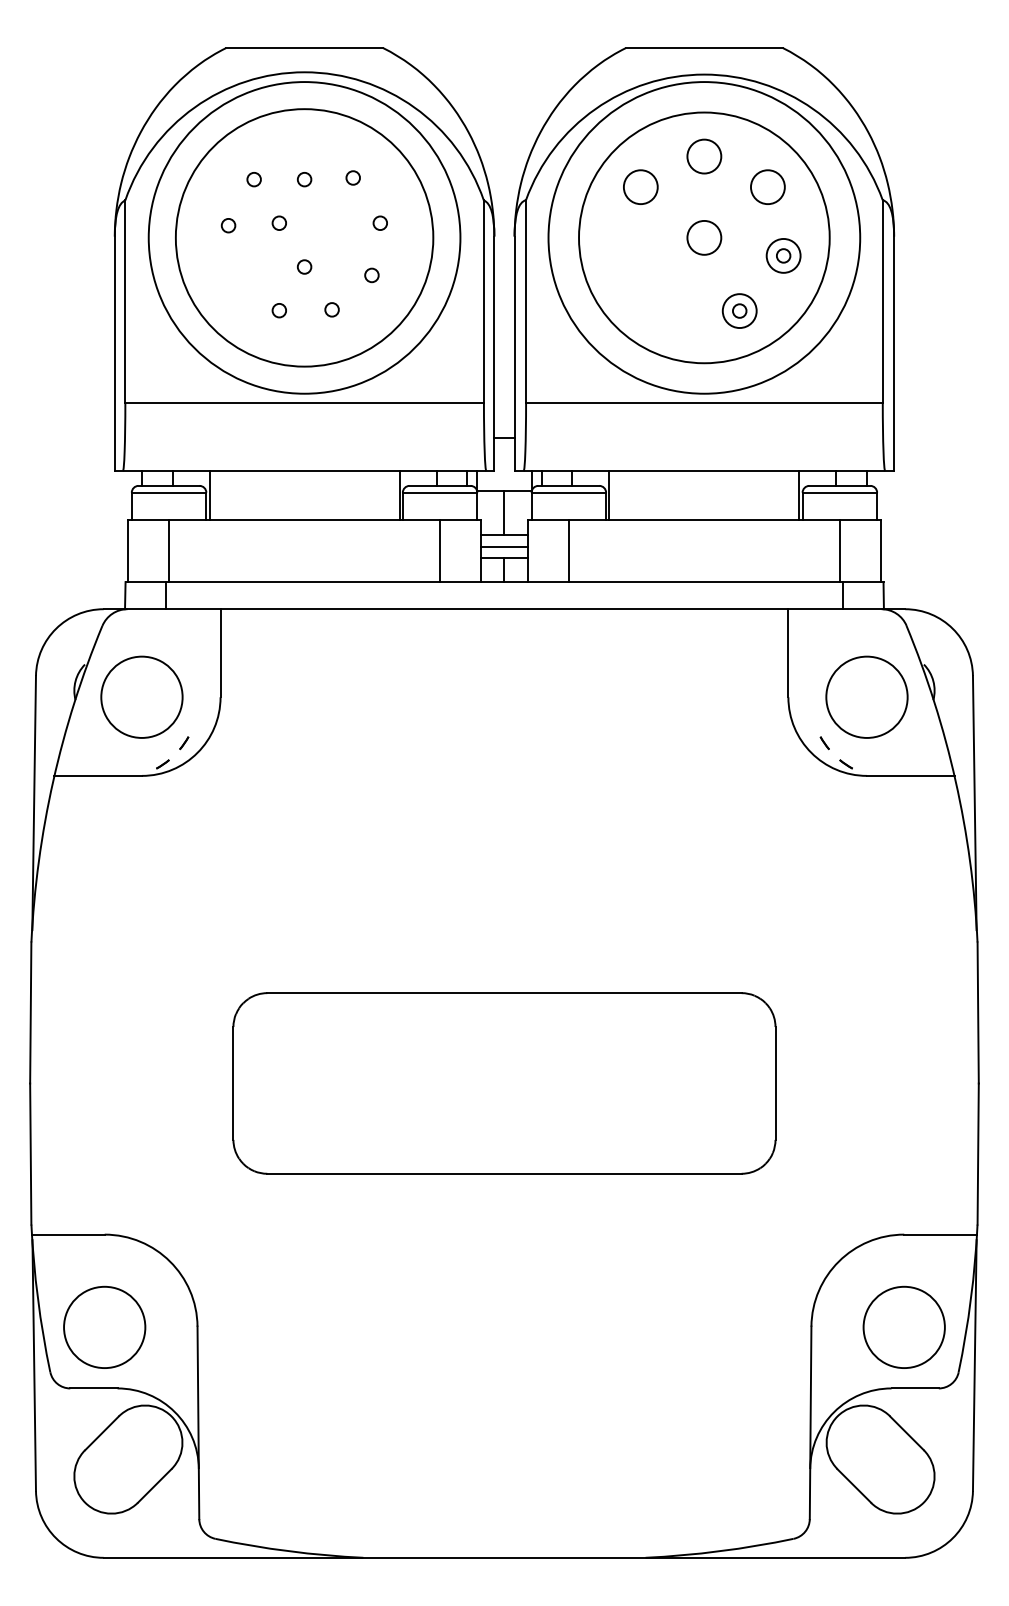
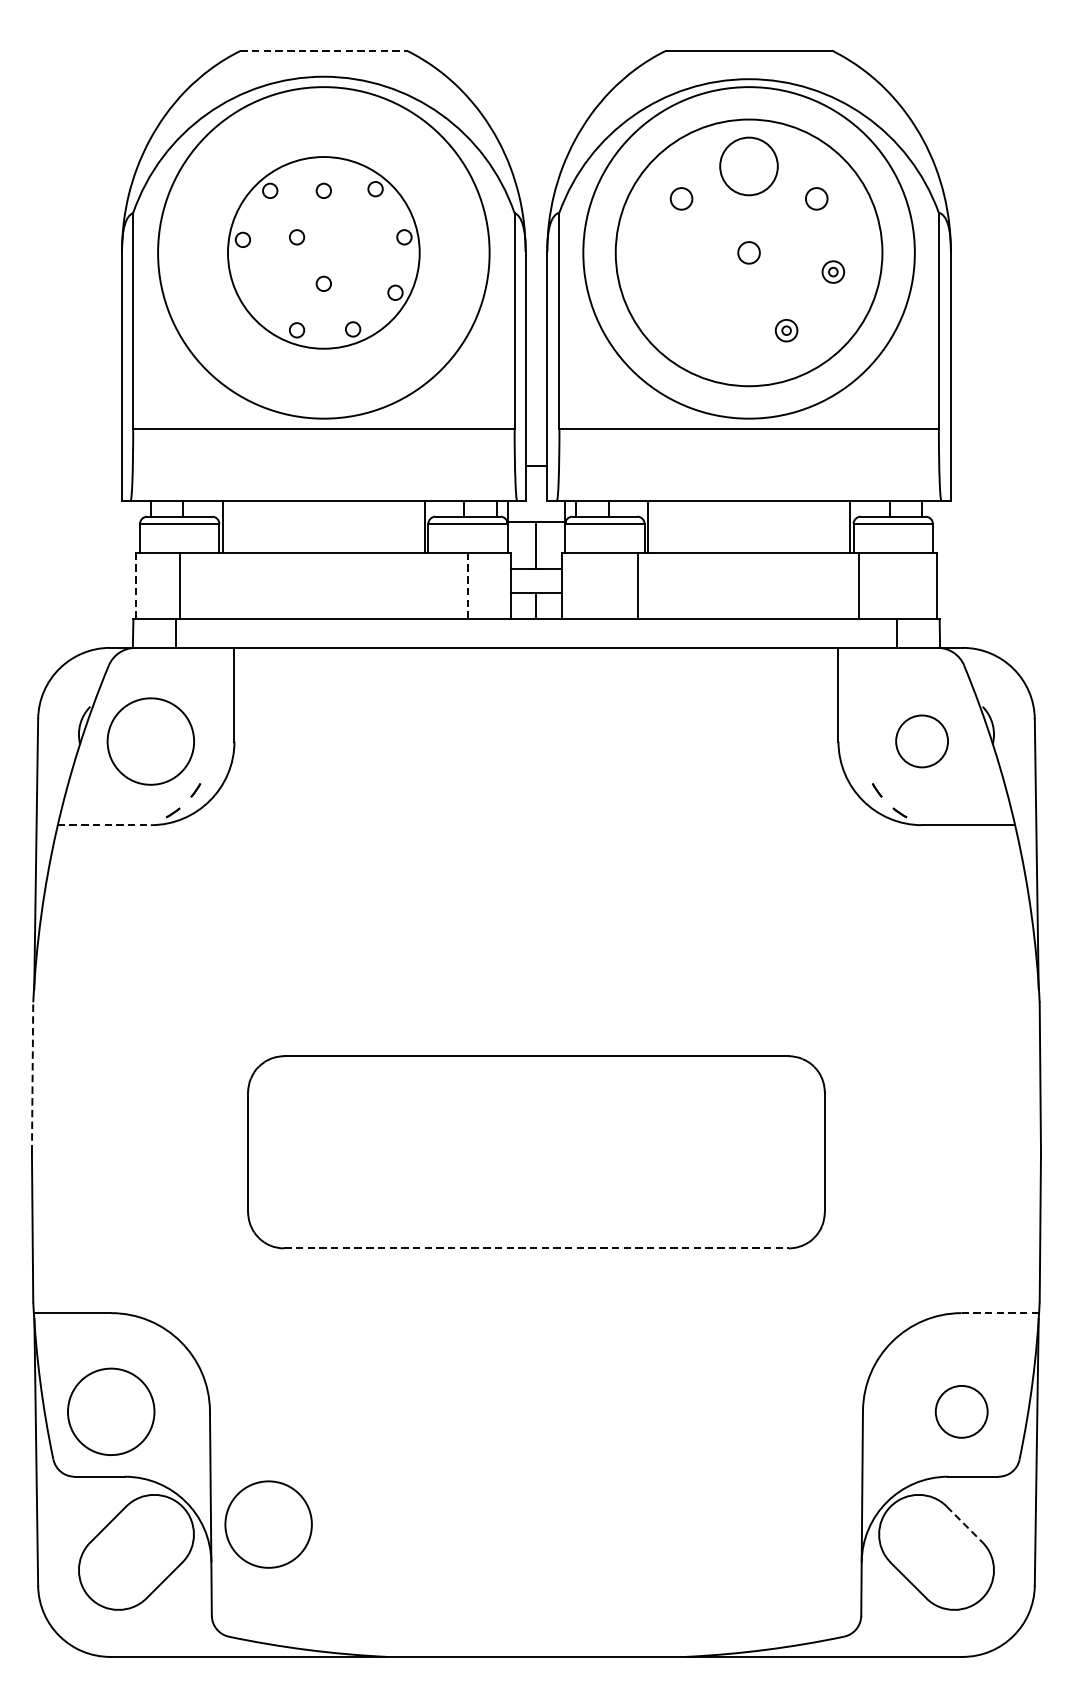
line: (304, 48) -> (323, 51), solid -> dashed
circle: (704, 156) -> (749, 166), size x1.6
circle: (640, 186) -> (681, 198), size x0.6
circle: (767, 186) -> (816, 198), size x0.6
circle: (304, 237) -> (323, 252), size x0.7
circle: (704, 237) -> (749, 252), size x0.6
part: (783, 255) -> (833, 271), size x0.6
part: (739, 310) -> (786, 330), size x0.6
line: (504, 546) -> (536, 581), removed
line: (568, 550) -> (637, 585), moved
line: (839, 550) -> (858, 585), moved
line: (128, 551) -> (136, 586), solid -> dashed
line: (440, 551) -> (468, 586), solid -> dashed
circle: (866, 696) -> (921, 740), size x0.6
line: (98, 775) -> (104, 824), solid -> dashed
line: (30, 1012) -> (32, 1076), solid -> dashed
line: (504, 1173) -> (536, 1248), solid -> dashed
line: (940, 1234) -> (1000, 1312), solid -> dashed
circle: (903, 1327) -> (960, 1411), size x0.6
circle: (252, 1432) -> (268, 1523), added
line: (906, 1433) -> (964, 1524), solid -> dashed

